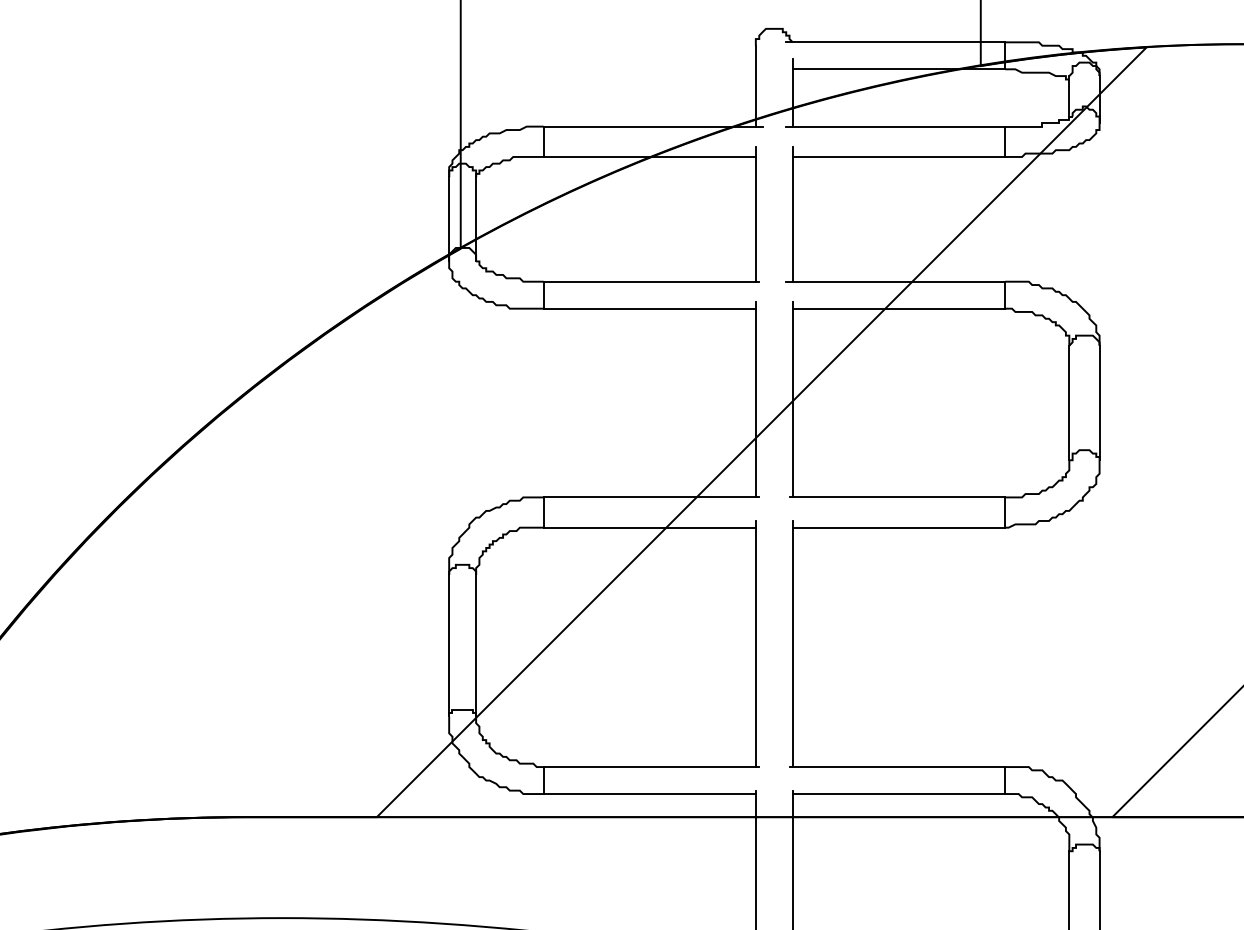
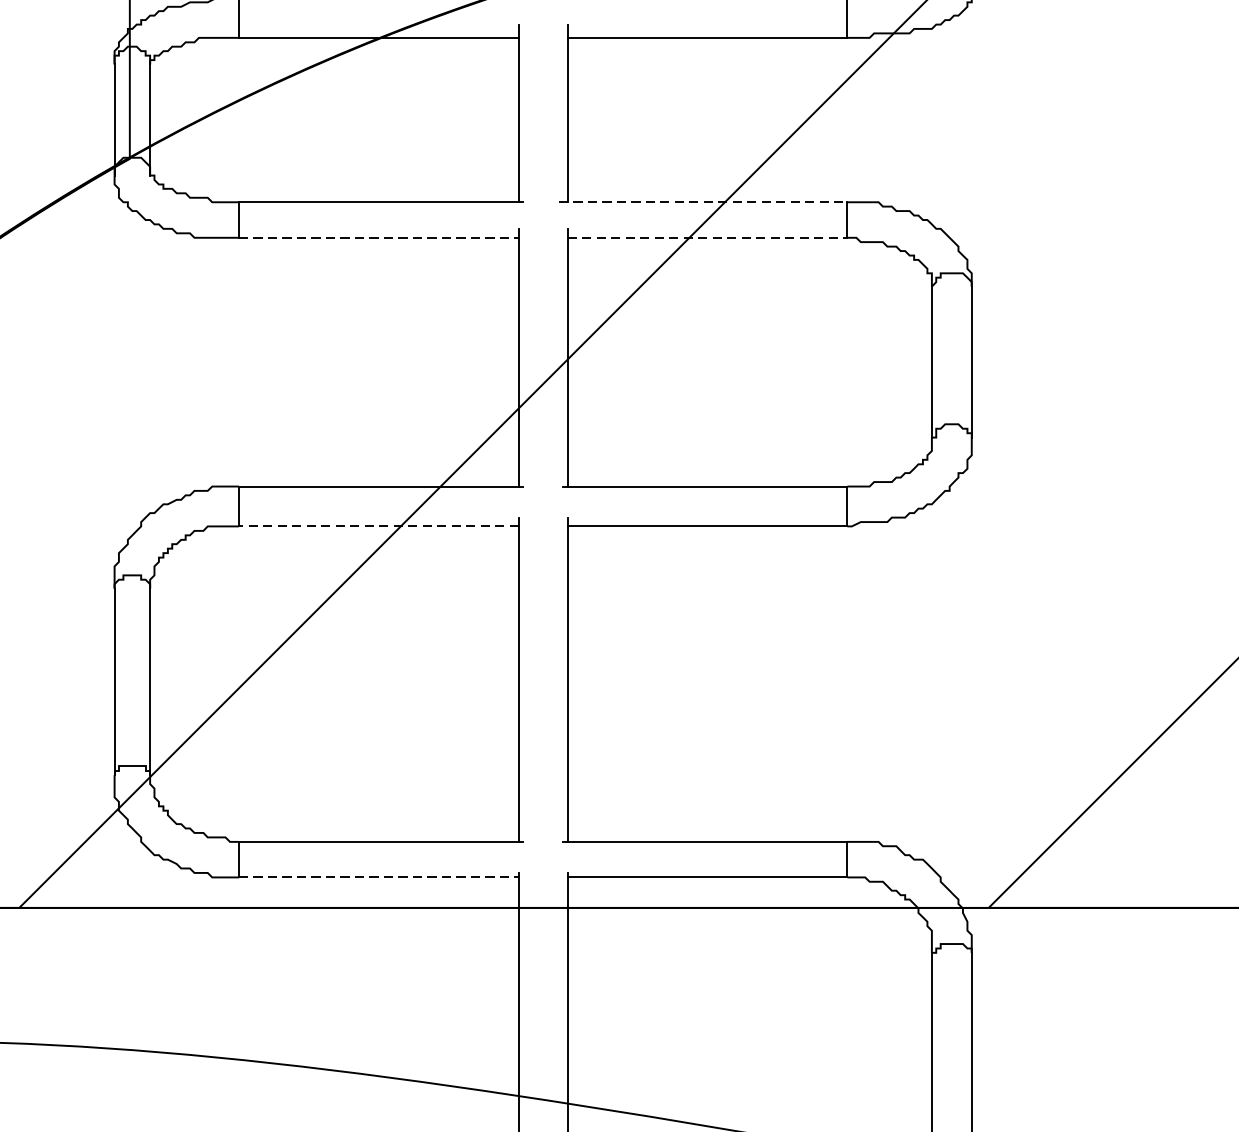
line: (896, 281) -> (704, 201), solid -> dashed
line: (650, 308) -> (379, 237), solid -> dashed
line: (899, 308) -> (708, 237), solid -> dashed
line: (649, 527) -> (378, 526), solid -> dashed
line: (650, 794) -> (379, 878), solid -> dashed

